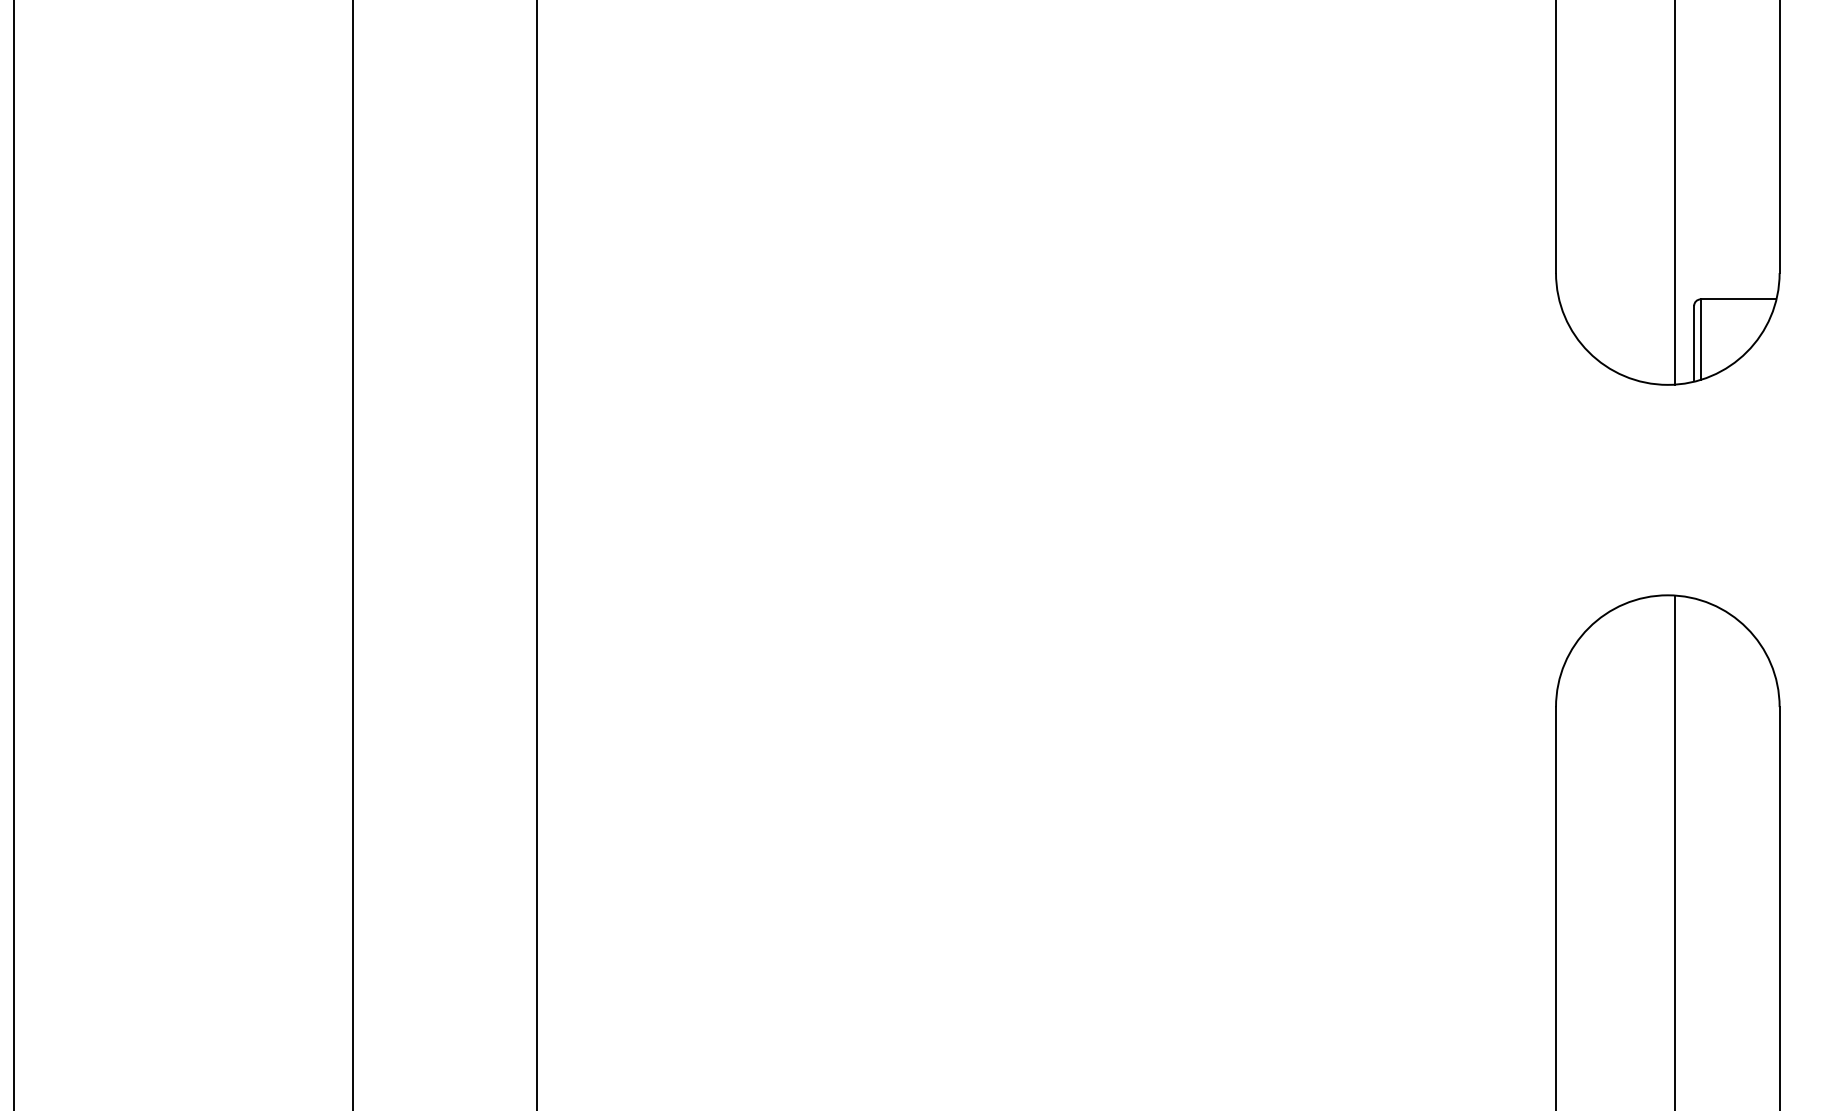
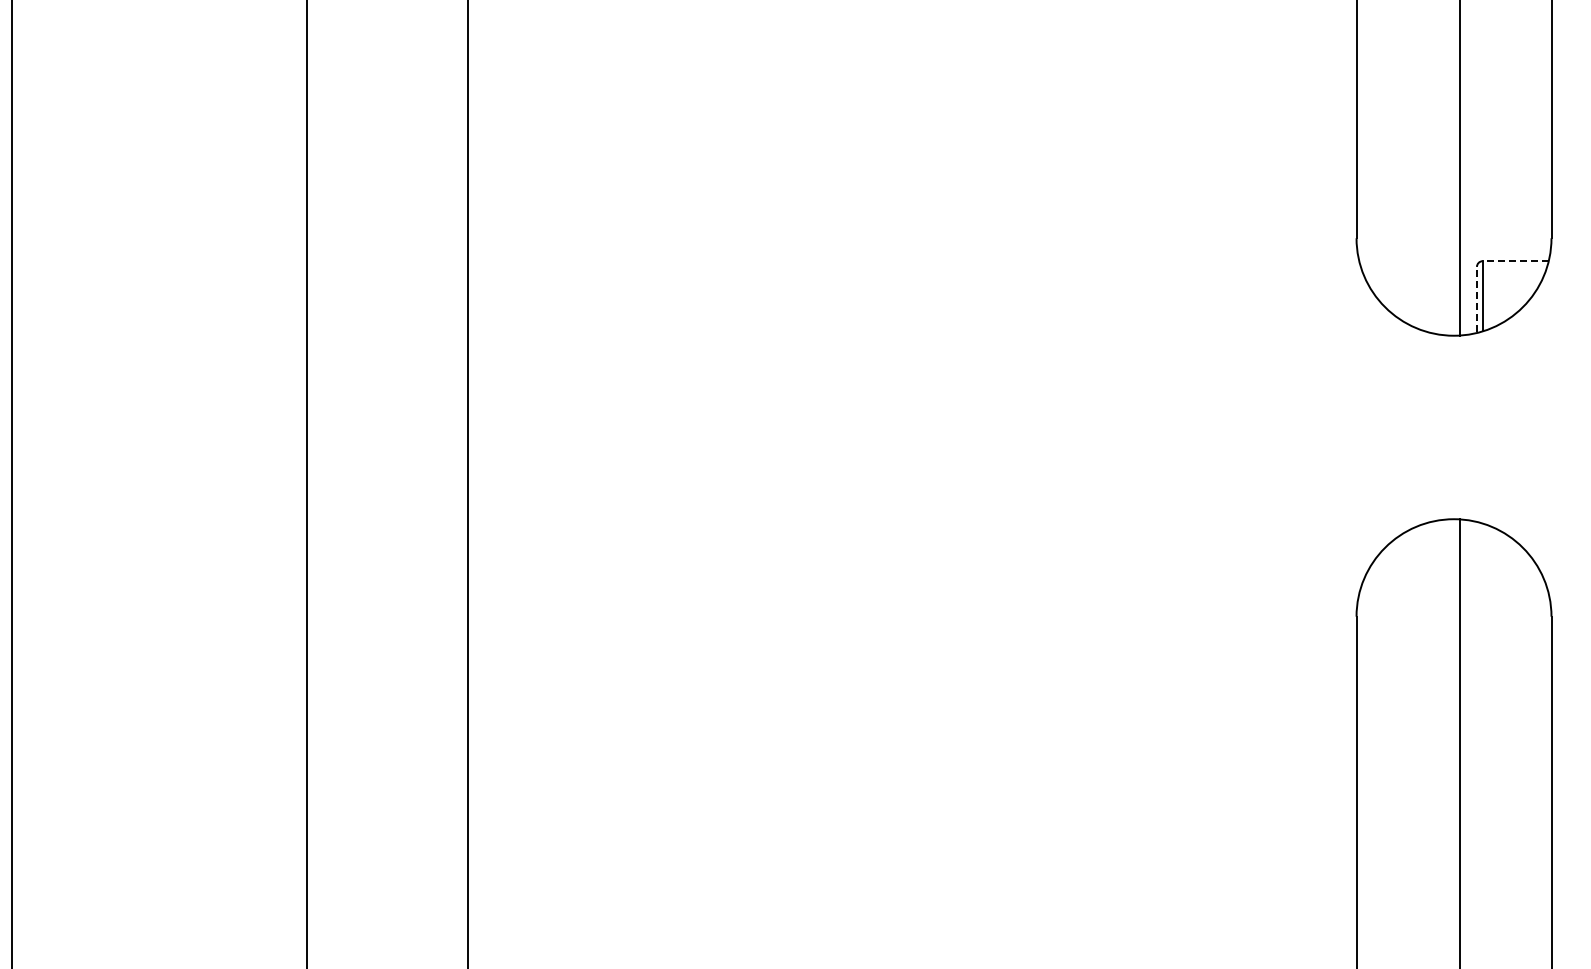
line: (1738, 299) -> (1515, 261), solid -> dashed
line: (1693, 342) -> (1476, 298), solid -> dashed

